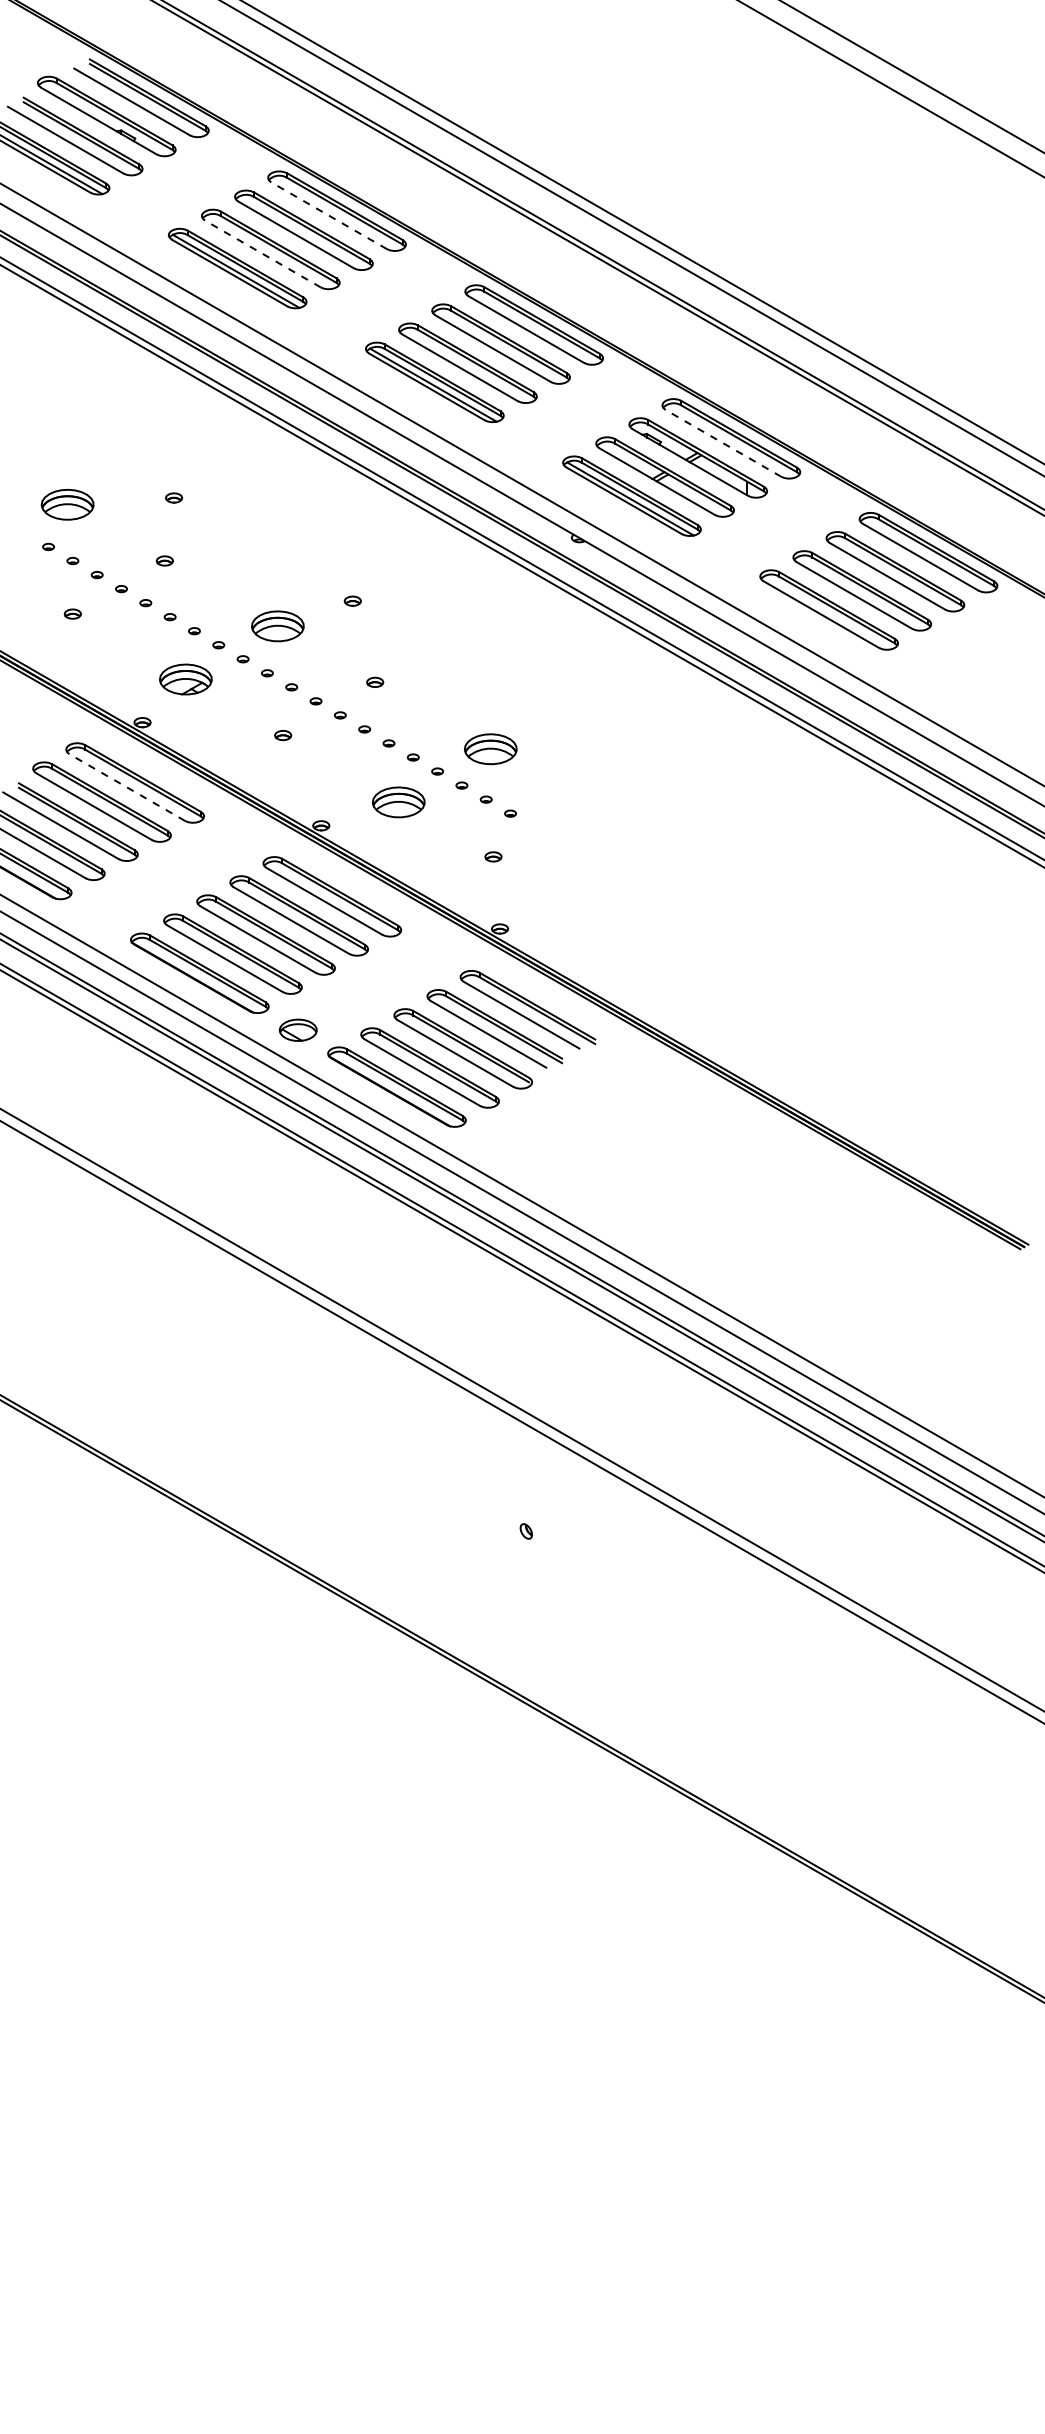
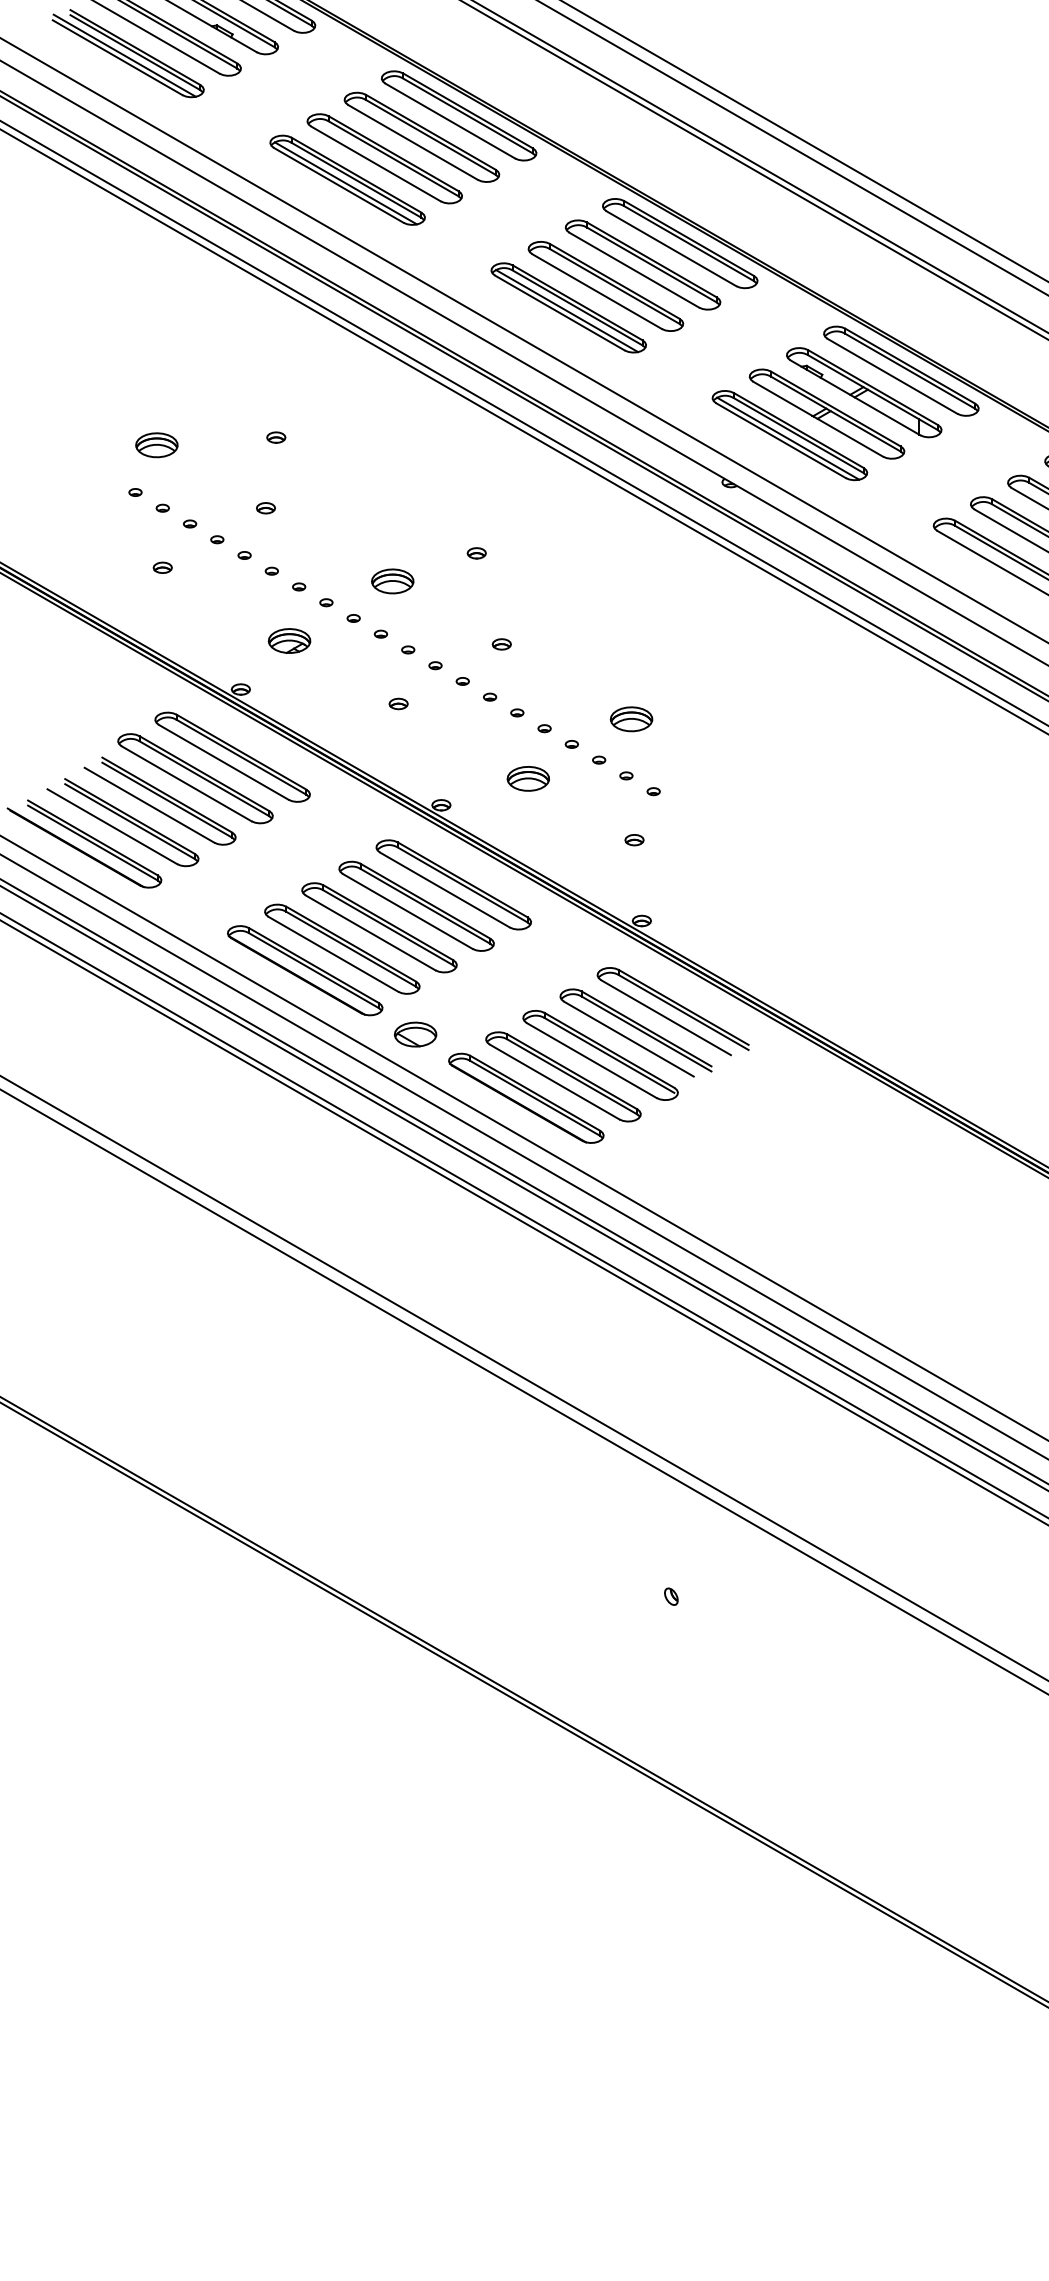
line: (329, 215) -> (450, 120), dashed -> solid
line: (262, 254) -> (375, 164), dashed -> solid
line: (723, 443) -> (892, 376), dashed -> solid
part: (67, 504) -> (156, 444), size x0.71
part: (277, 625) -> (392, 580), size x0.71
part: (185, 678) -> (289, 640), size x0.71
part: (490, 748) -> (631, 718), size x0.71
line: (127, 787) -> (224, 762), dashed -> solid
part: (398, 801) -> (528, 777), size x0.71

